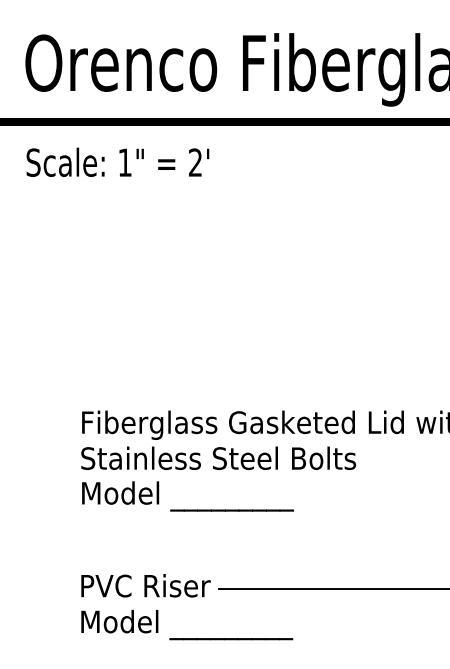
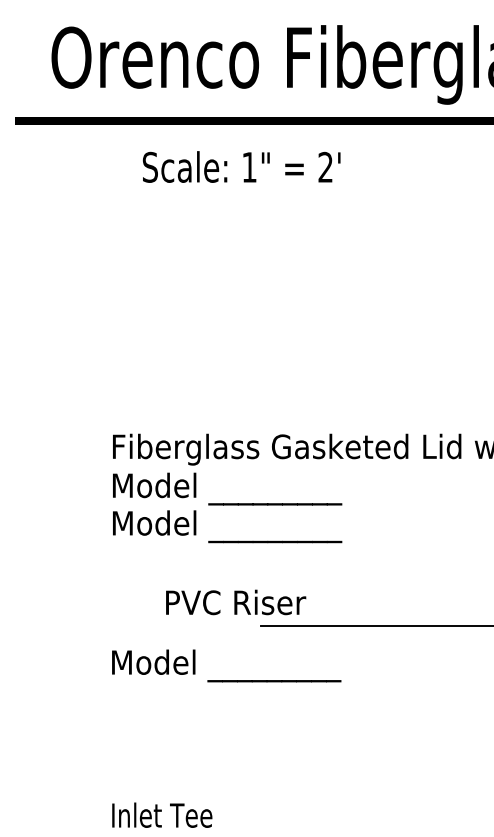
text: (117, 161) -> (241, 166), moved
text: (218, 461) -> (260, 488), Stainless Steel Bolts -> Model _________
text: (146, 585) -> (236, 602), moved

